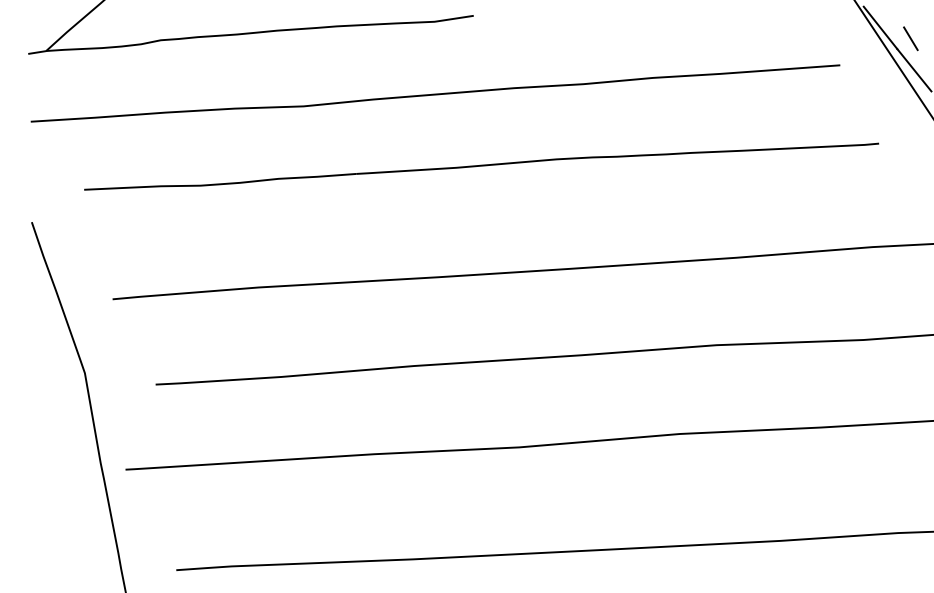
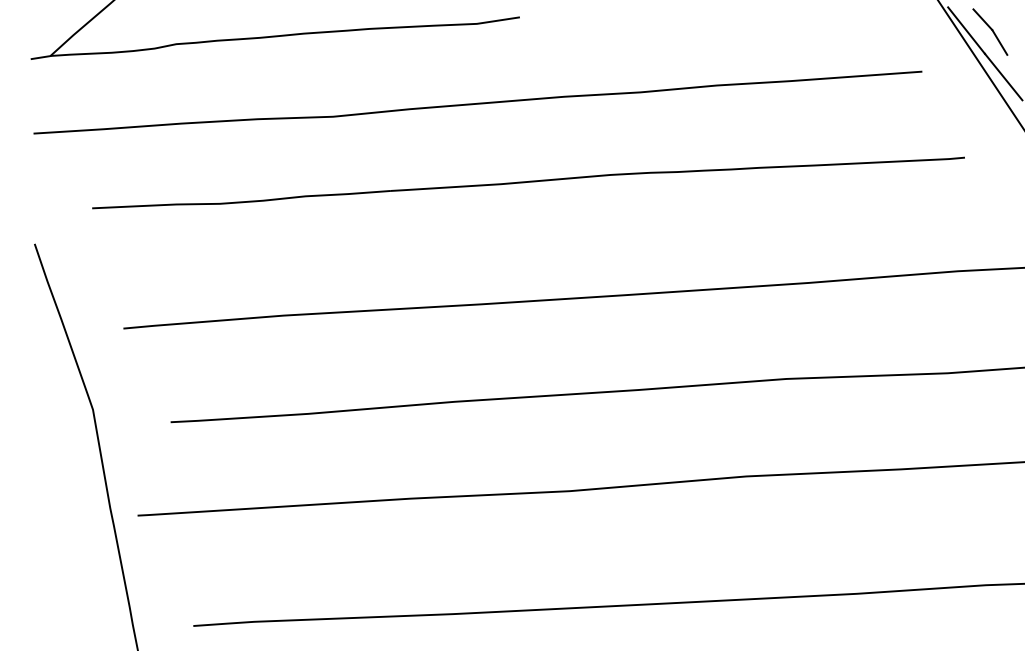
line: (895, 17) -> (982, 19), added

